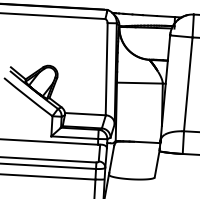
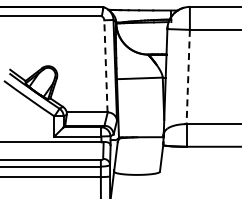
line: (106, 68) -> (105, 65), solid -> dashed
line: (188, 84) -> (188, 77), solid -> dashed

